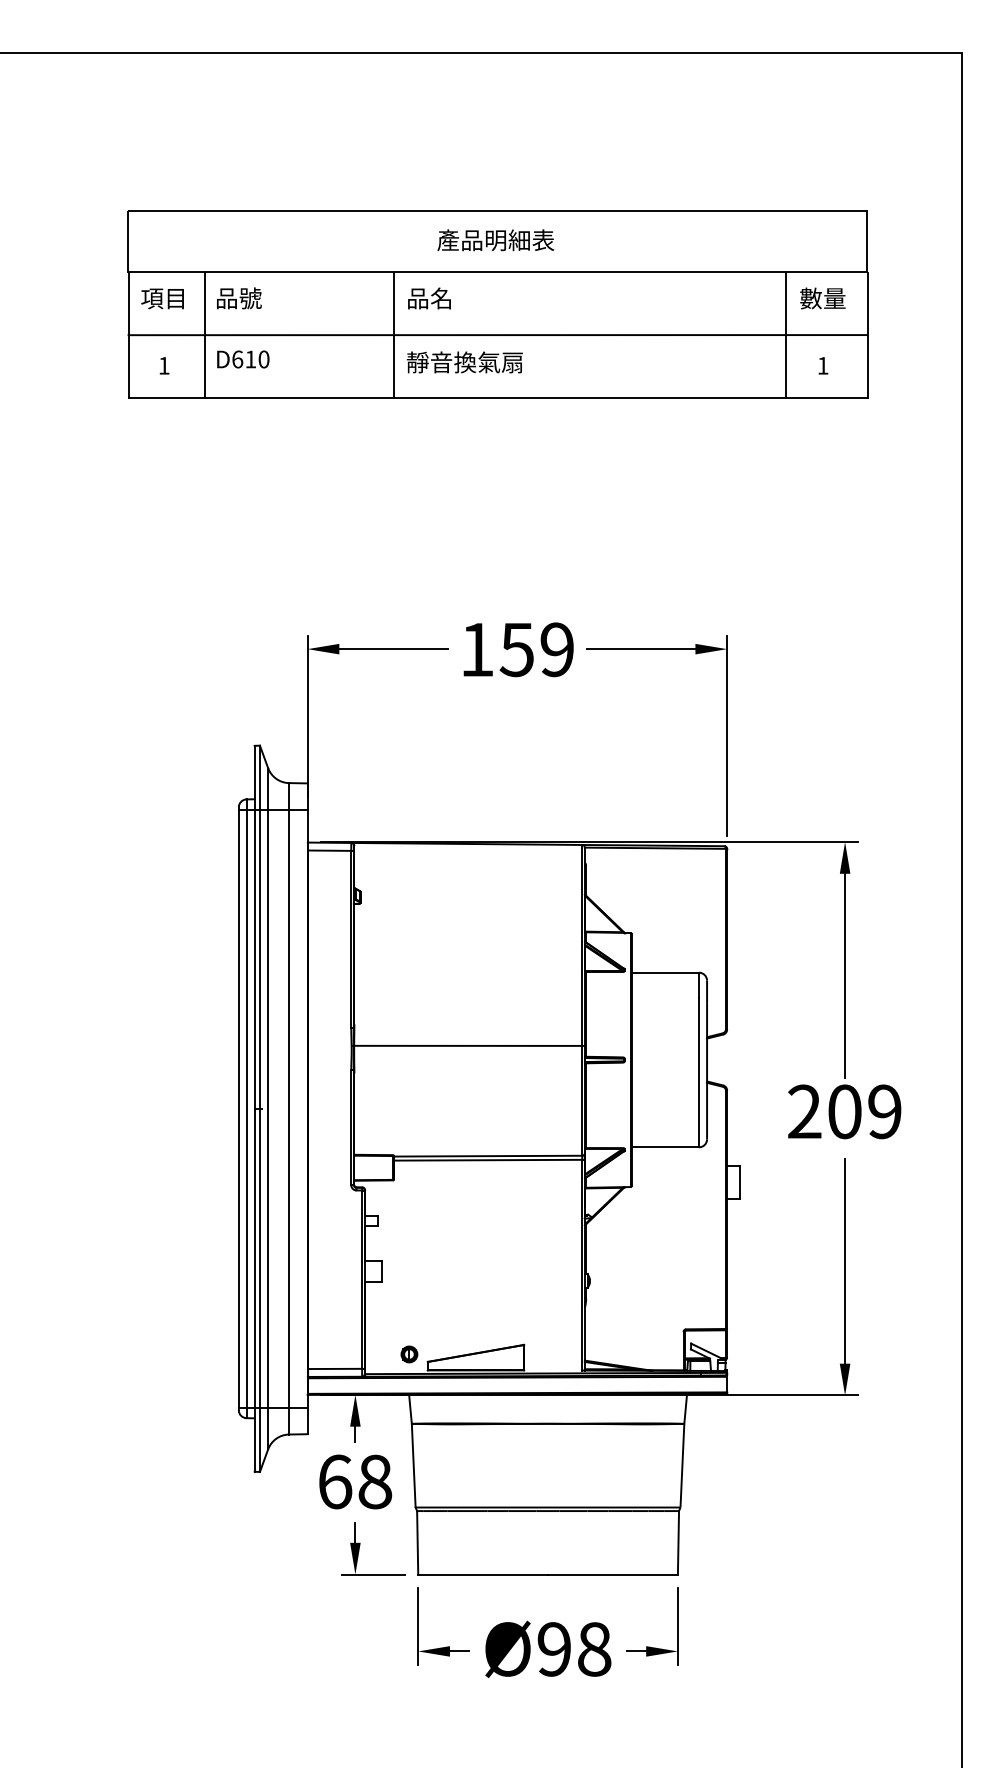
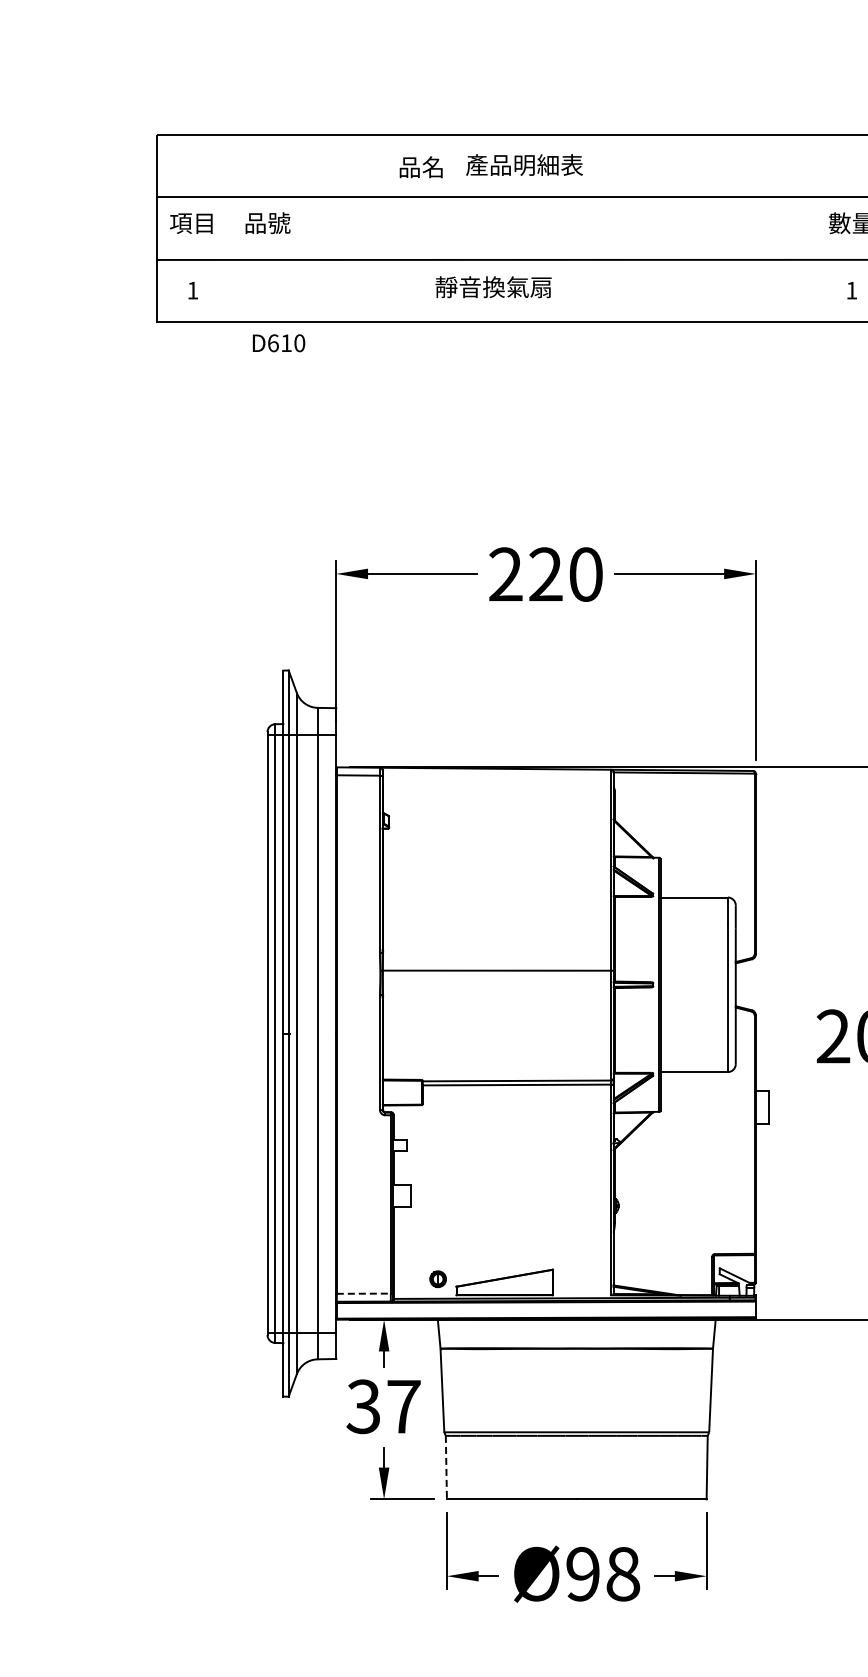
text: (429, 298) -> (421, 167), moved
line: (204, 334) -> (233, 259), removed
line: (393, 334) -> (422, 259), removed
line: (785, 334) -> (814, 259), removed
text: (243, 359) -> (279, 343), moved
text: (516, 649) -> (545, 574), 159 -> 220
line: (335, 1368) -> (364, 1293), solid -> dashed
text: (354, 1481) -> (383, 1406), 68 -> 37
line: (417, 1542) -> (446, 1467), solid -> dashed

